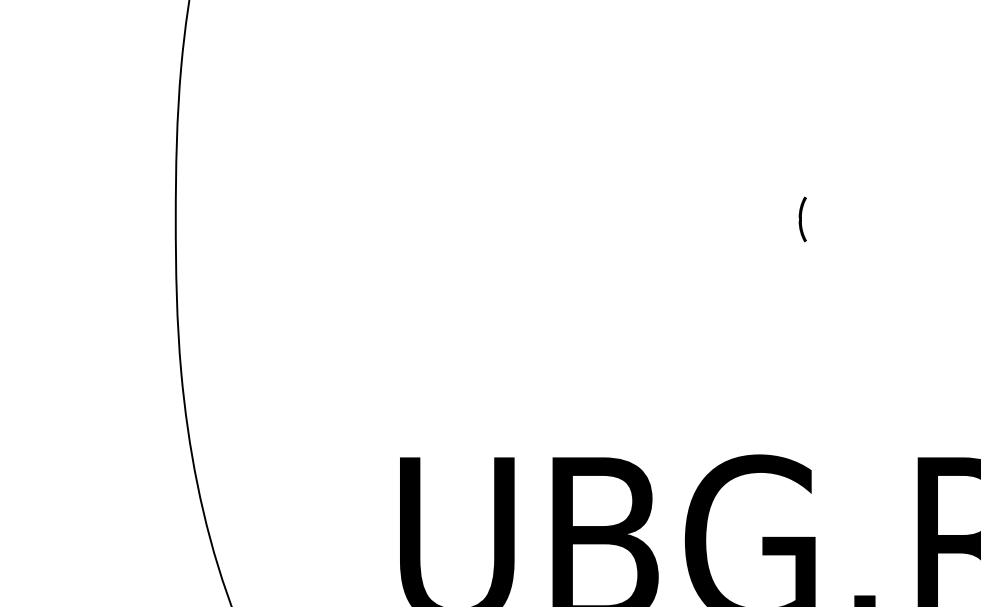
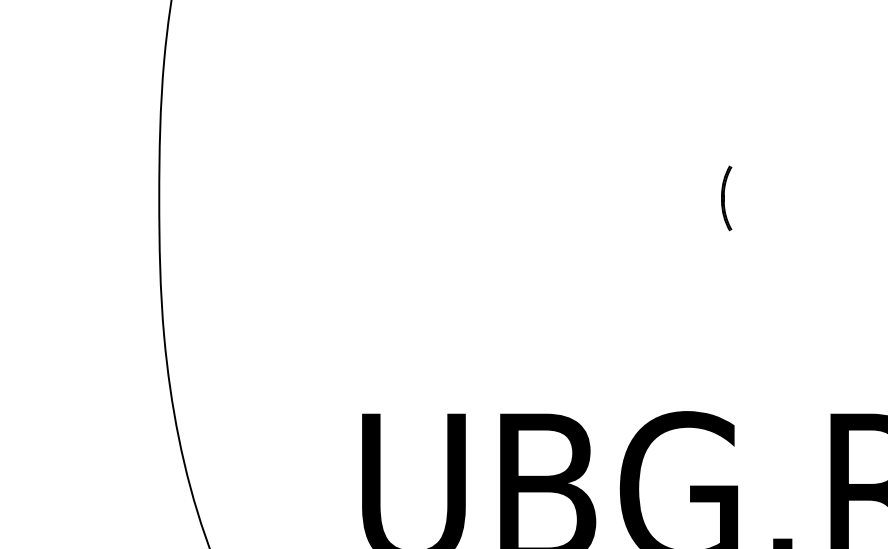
part: (802, 219) -> (726, 198), size x1.6

